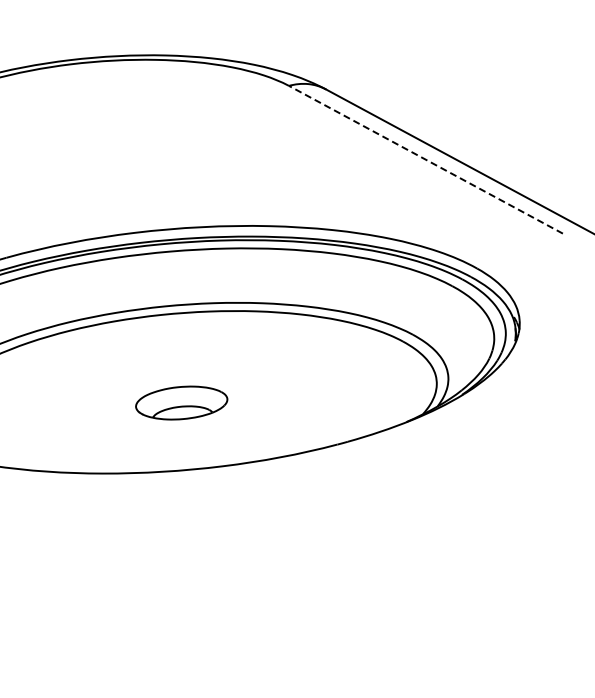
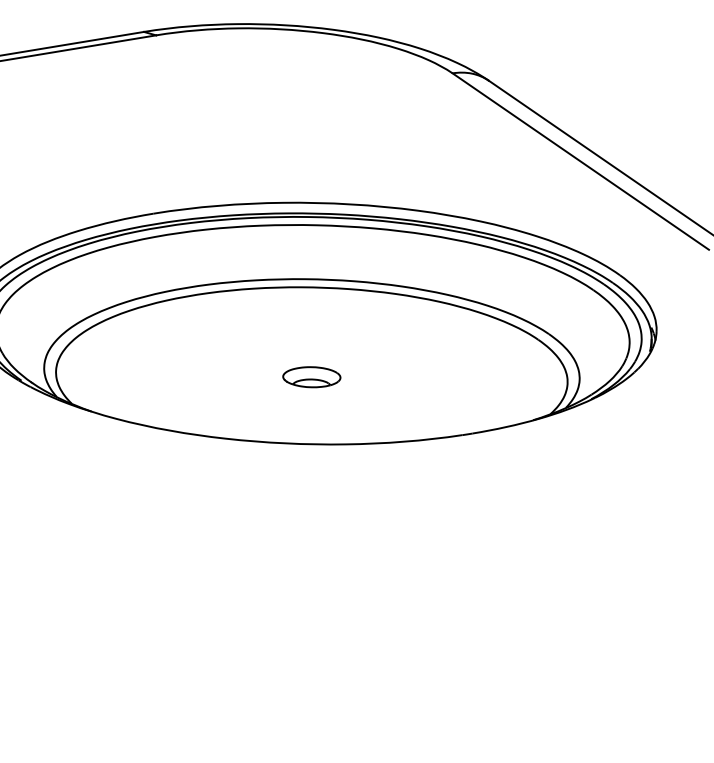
line: (425, 159) -> (580, 161), dashed -> solid
part: (181, 403) -> (311, 377), size x0.62

